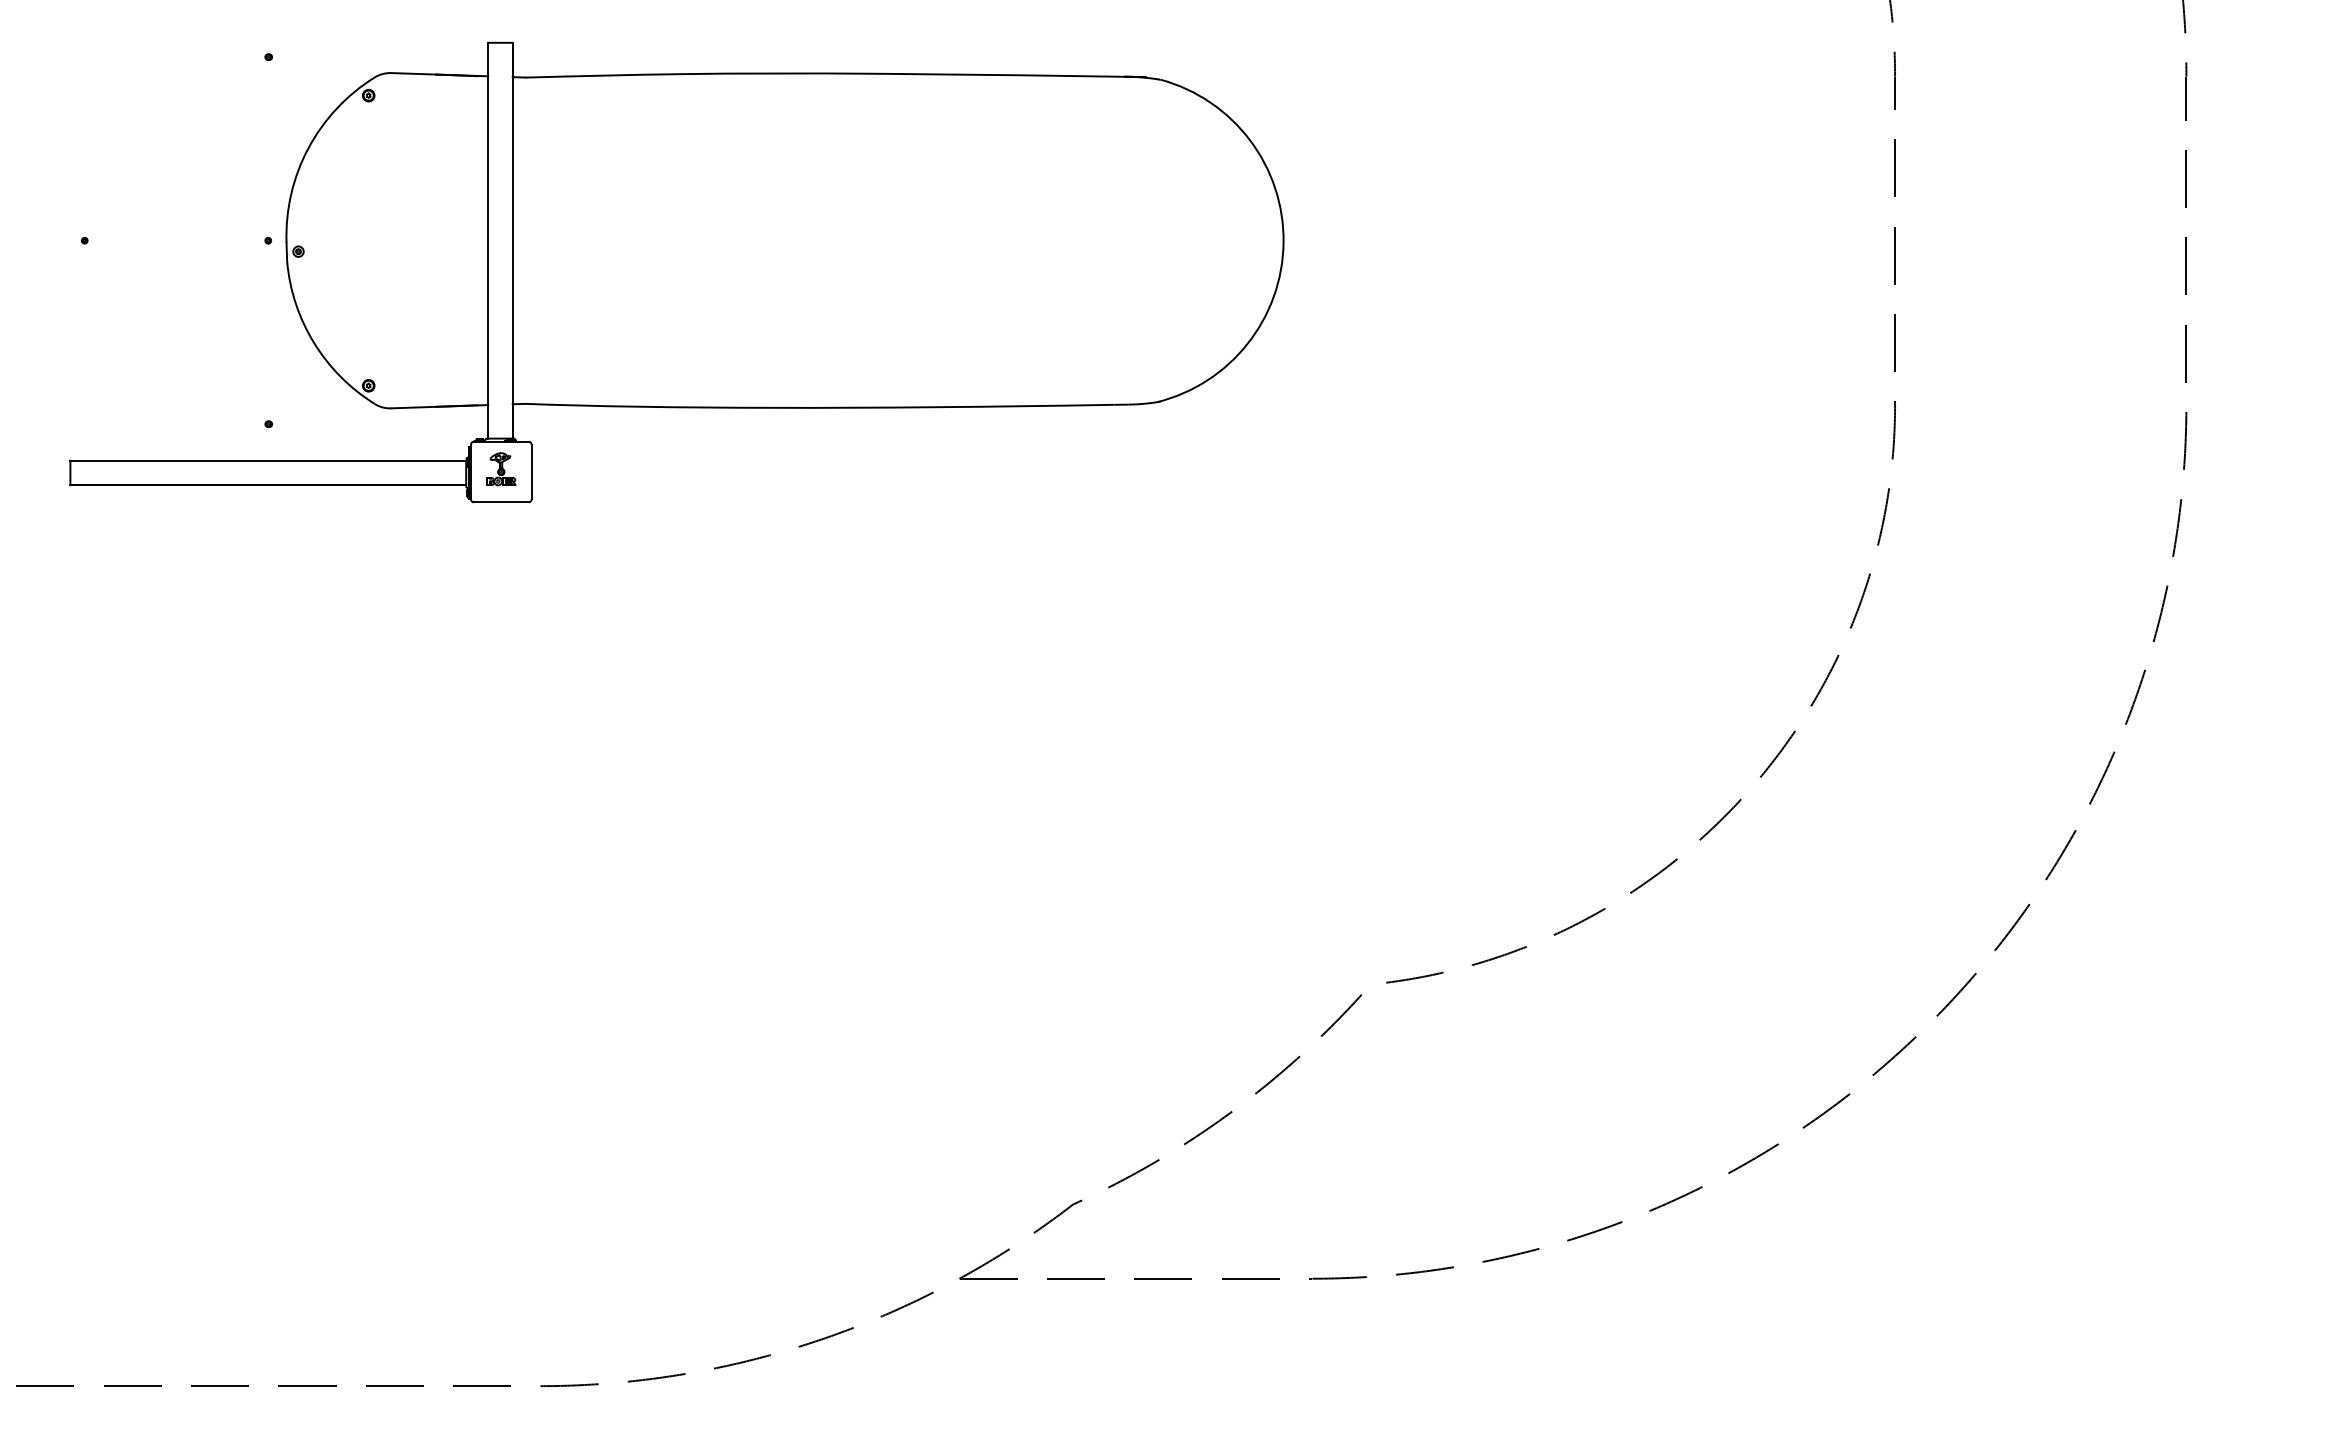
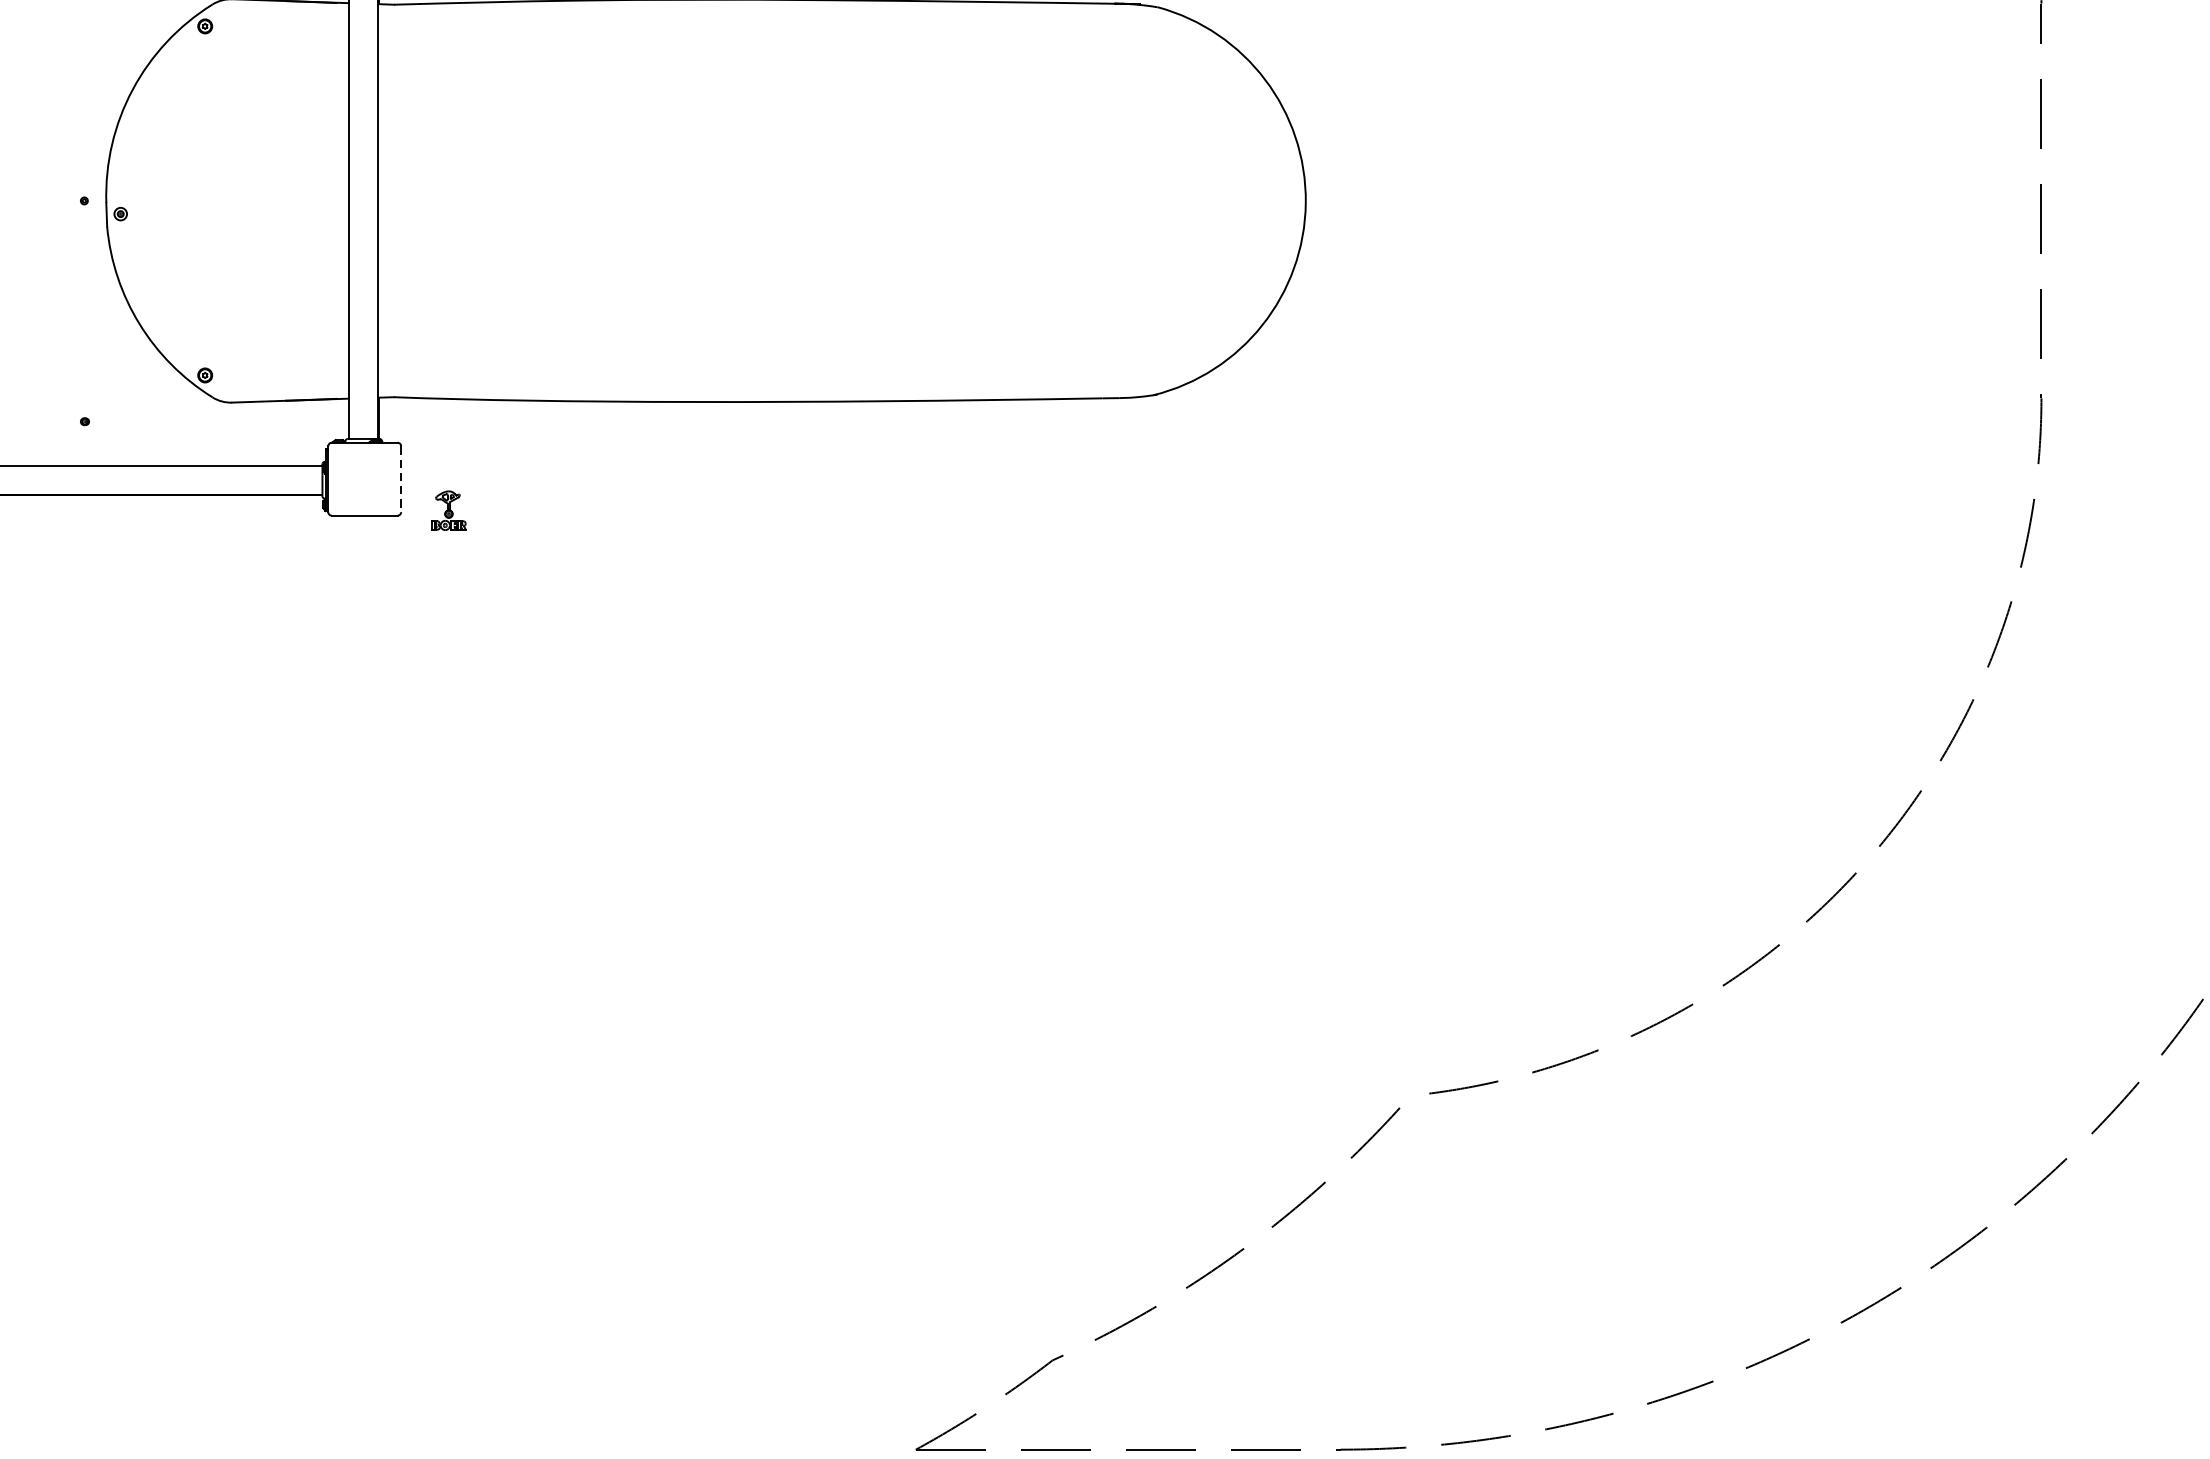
part: (501, 469) -> (449, 511), moved
line: (531, 472) -> (401, 479), solid -> dashed

